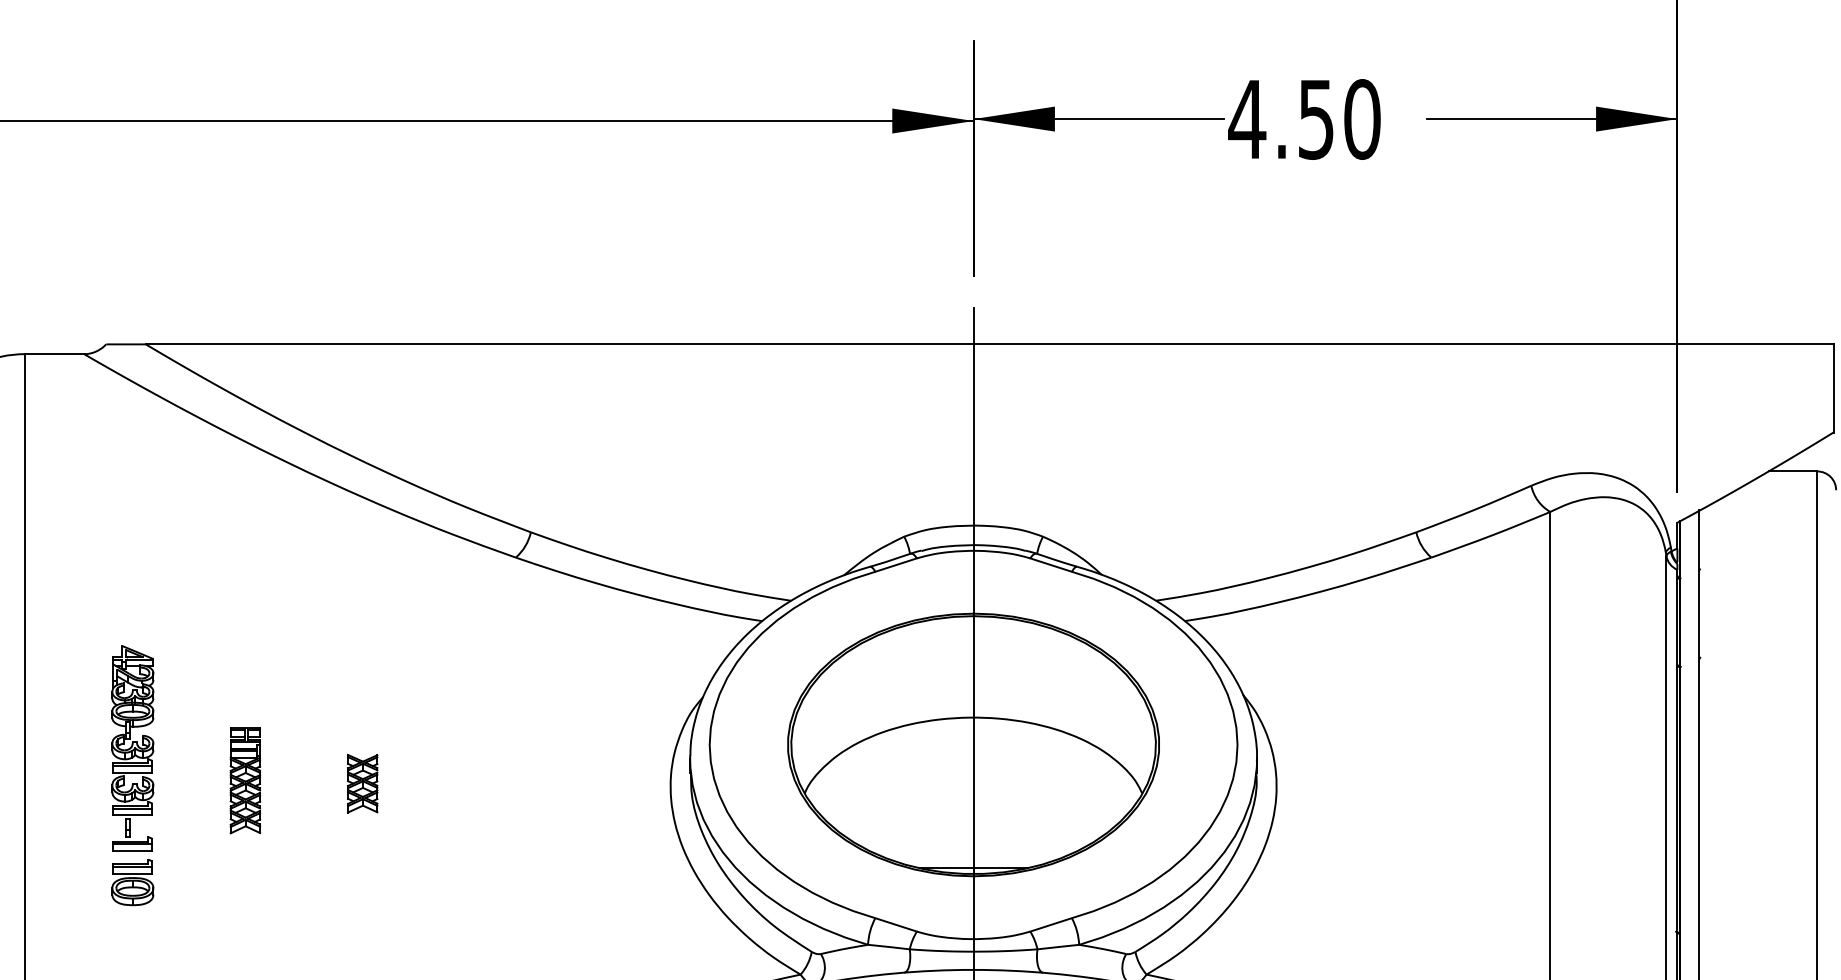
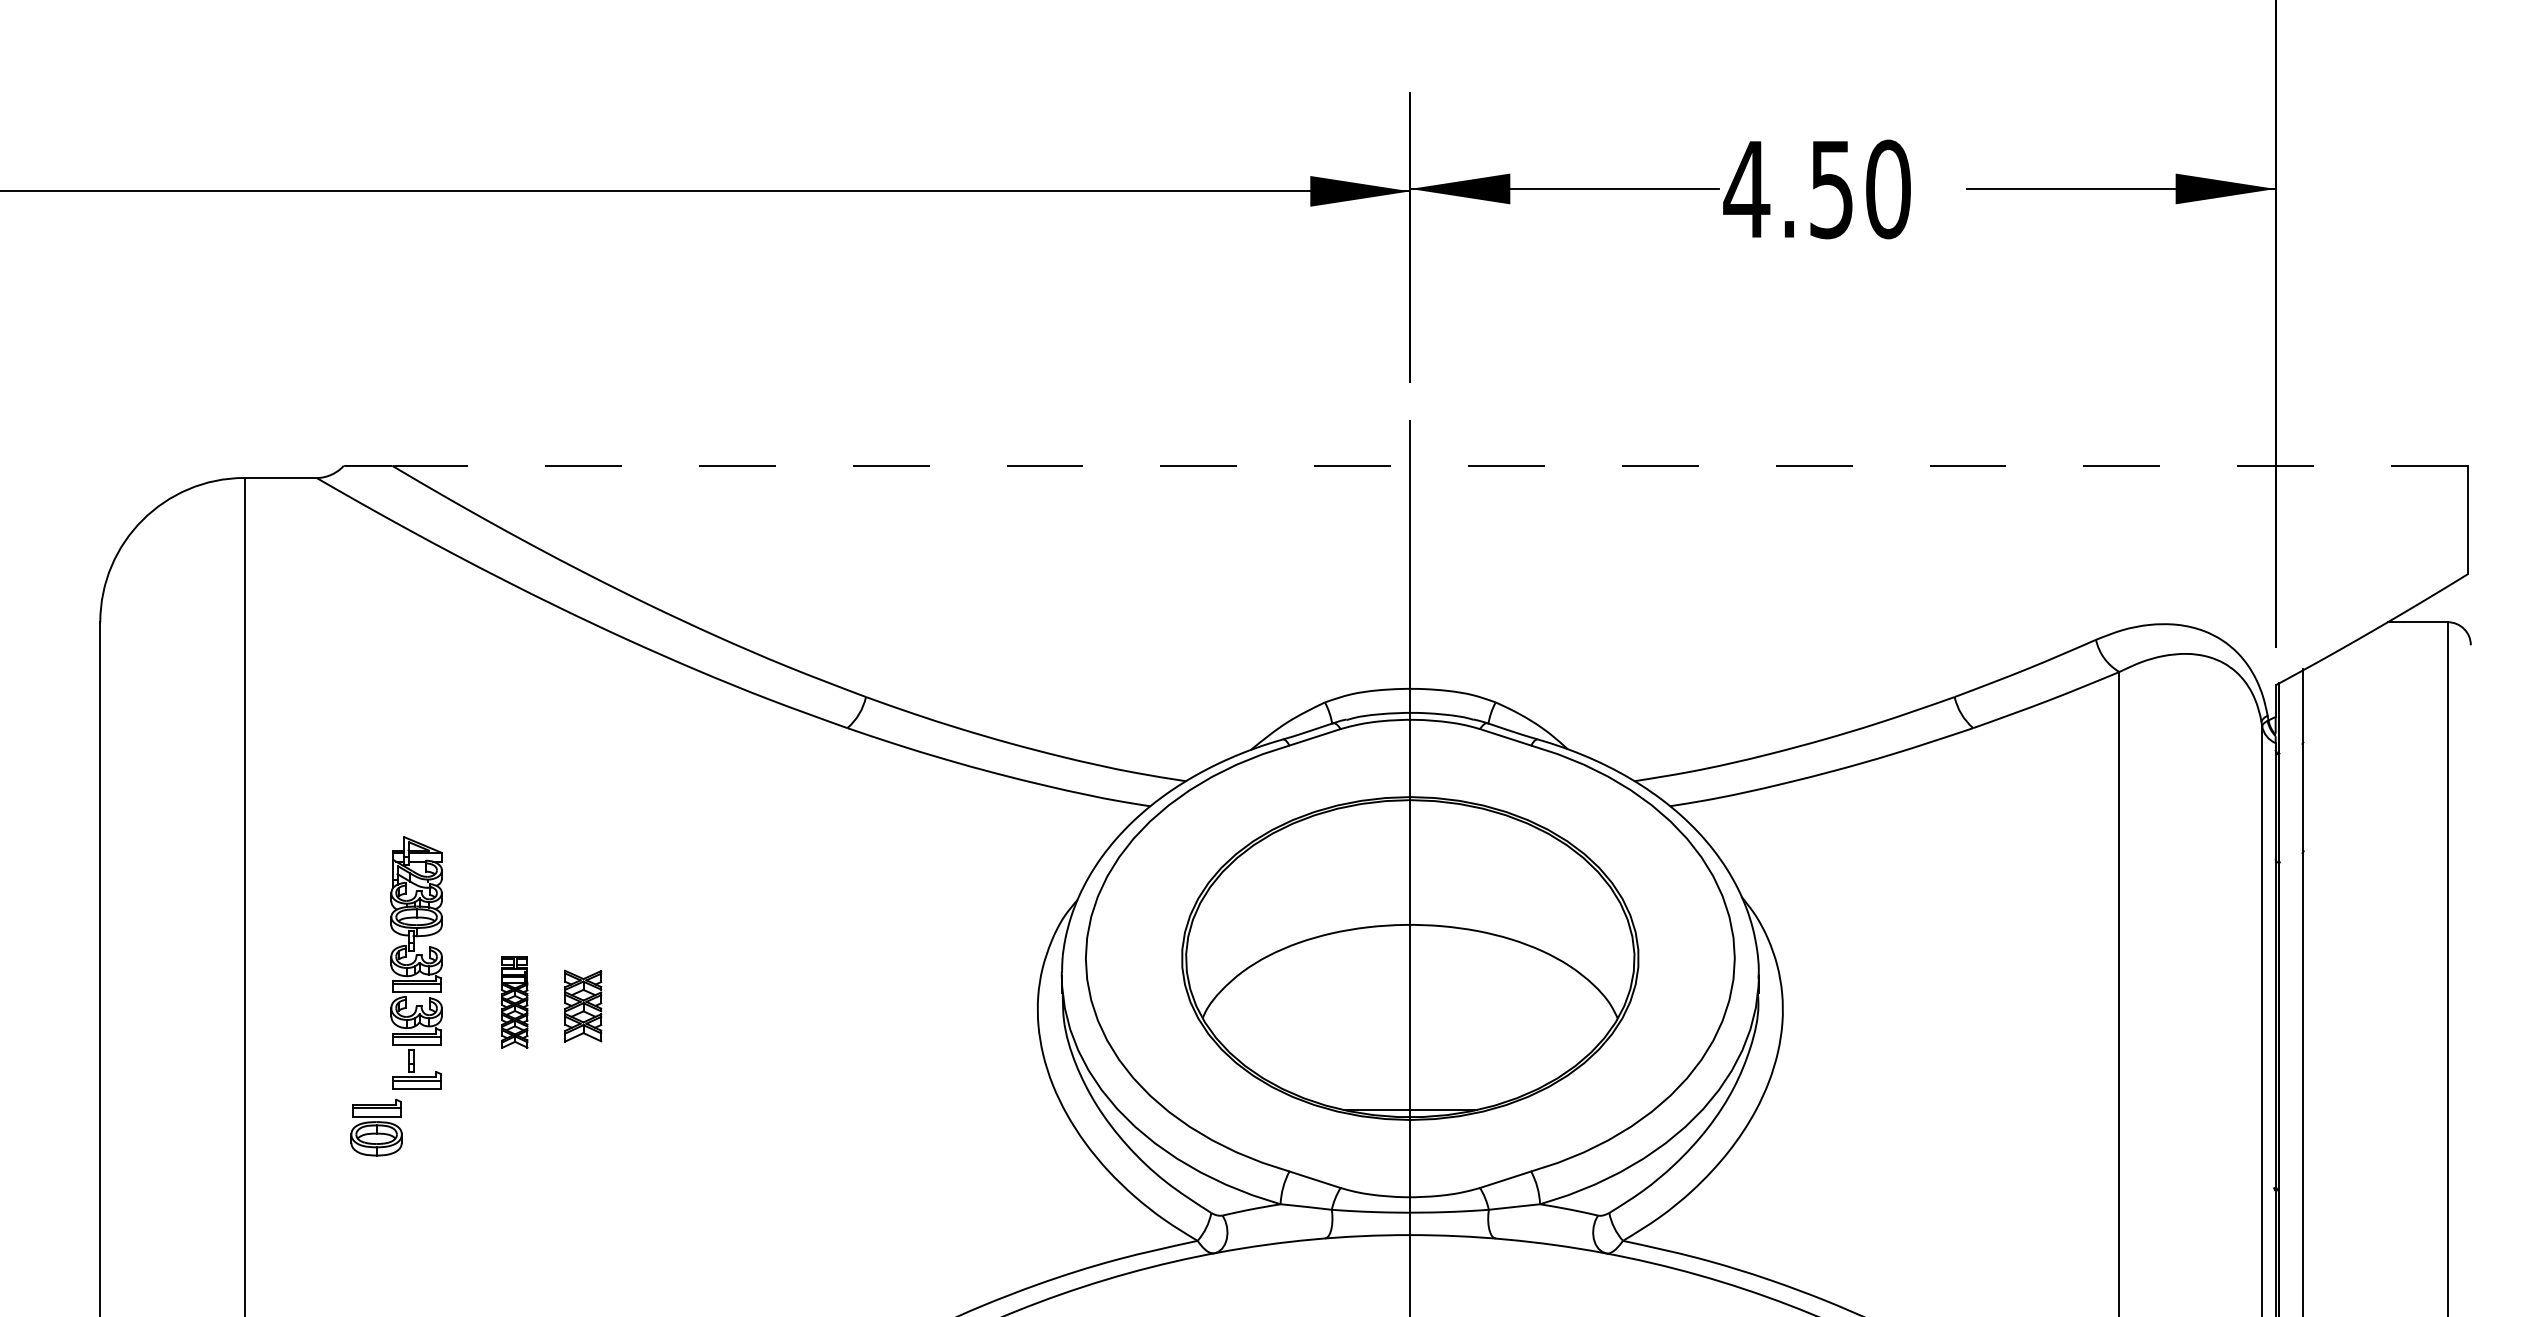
line: (990, 343) -> (1430, 465), solid -> dashed
part: (132, 748) -> (416, 962), moved
part: (245, 780) -> (514, 1002), size x0.7
part: (362, 783) -> (583, 1005), moved

